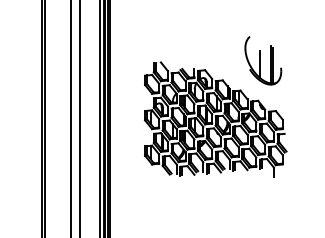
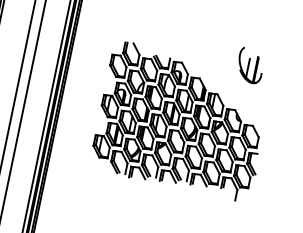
part: (263, 60) -> (250, 65), size x0.6

